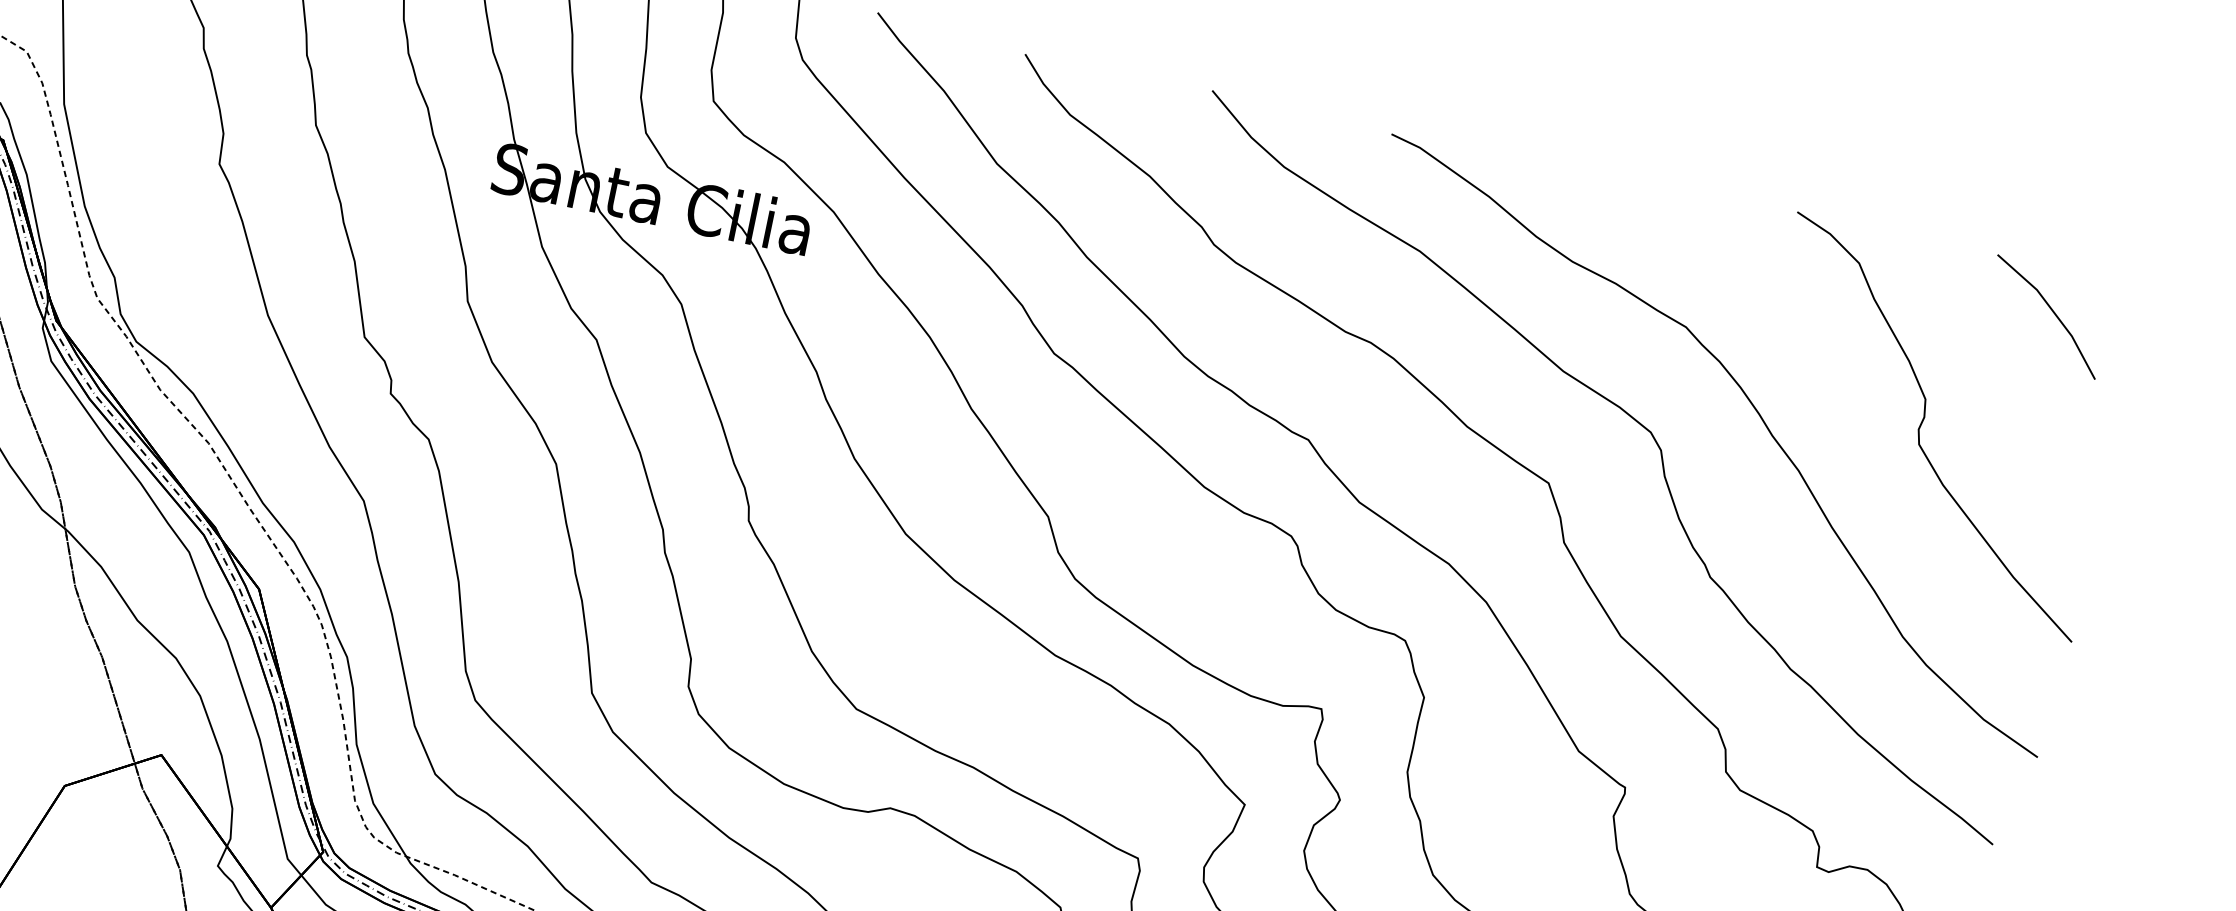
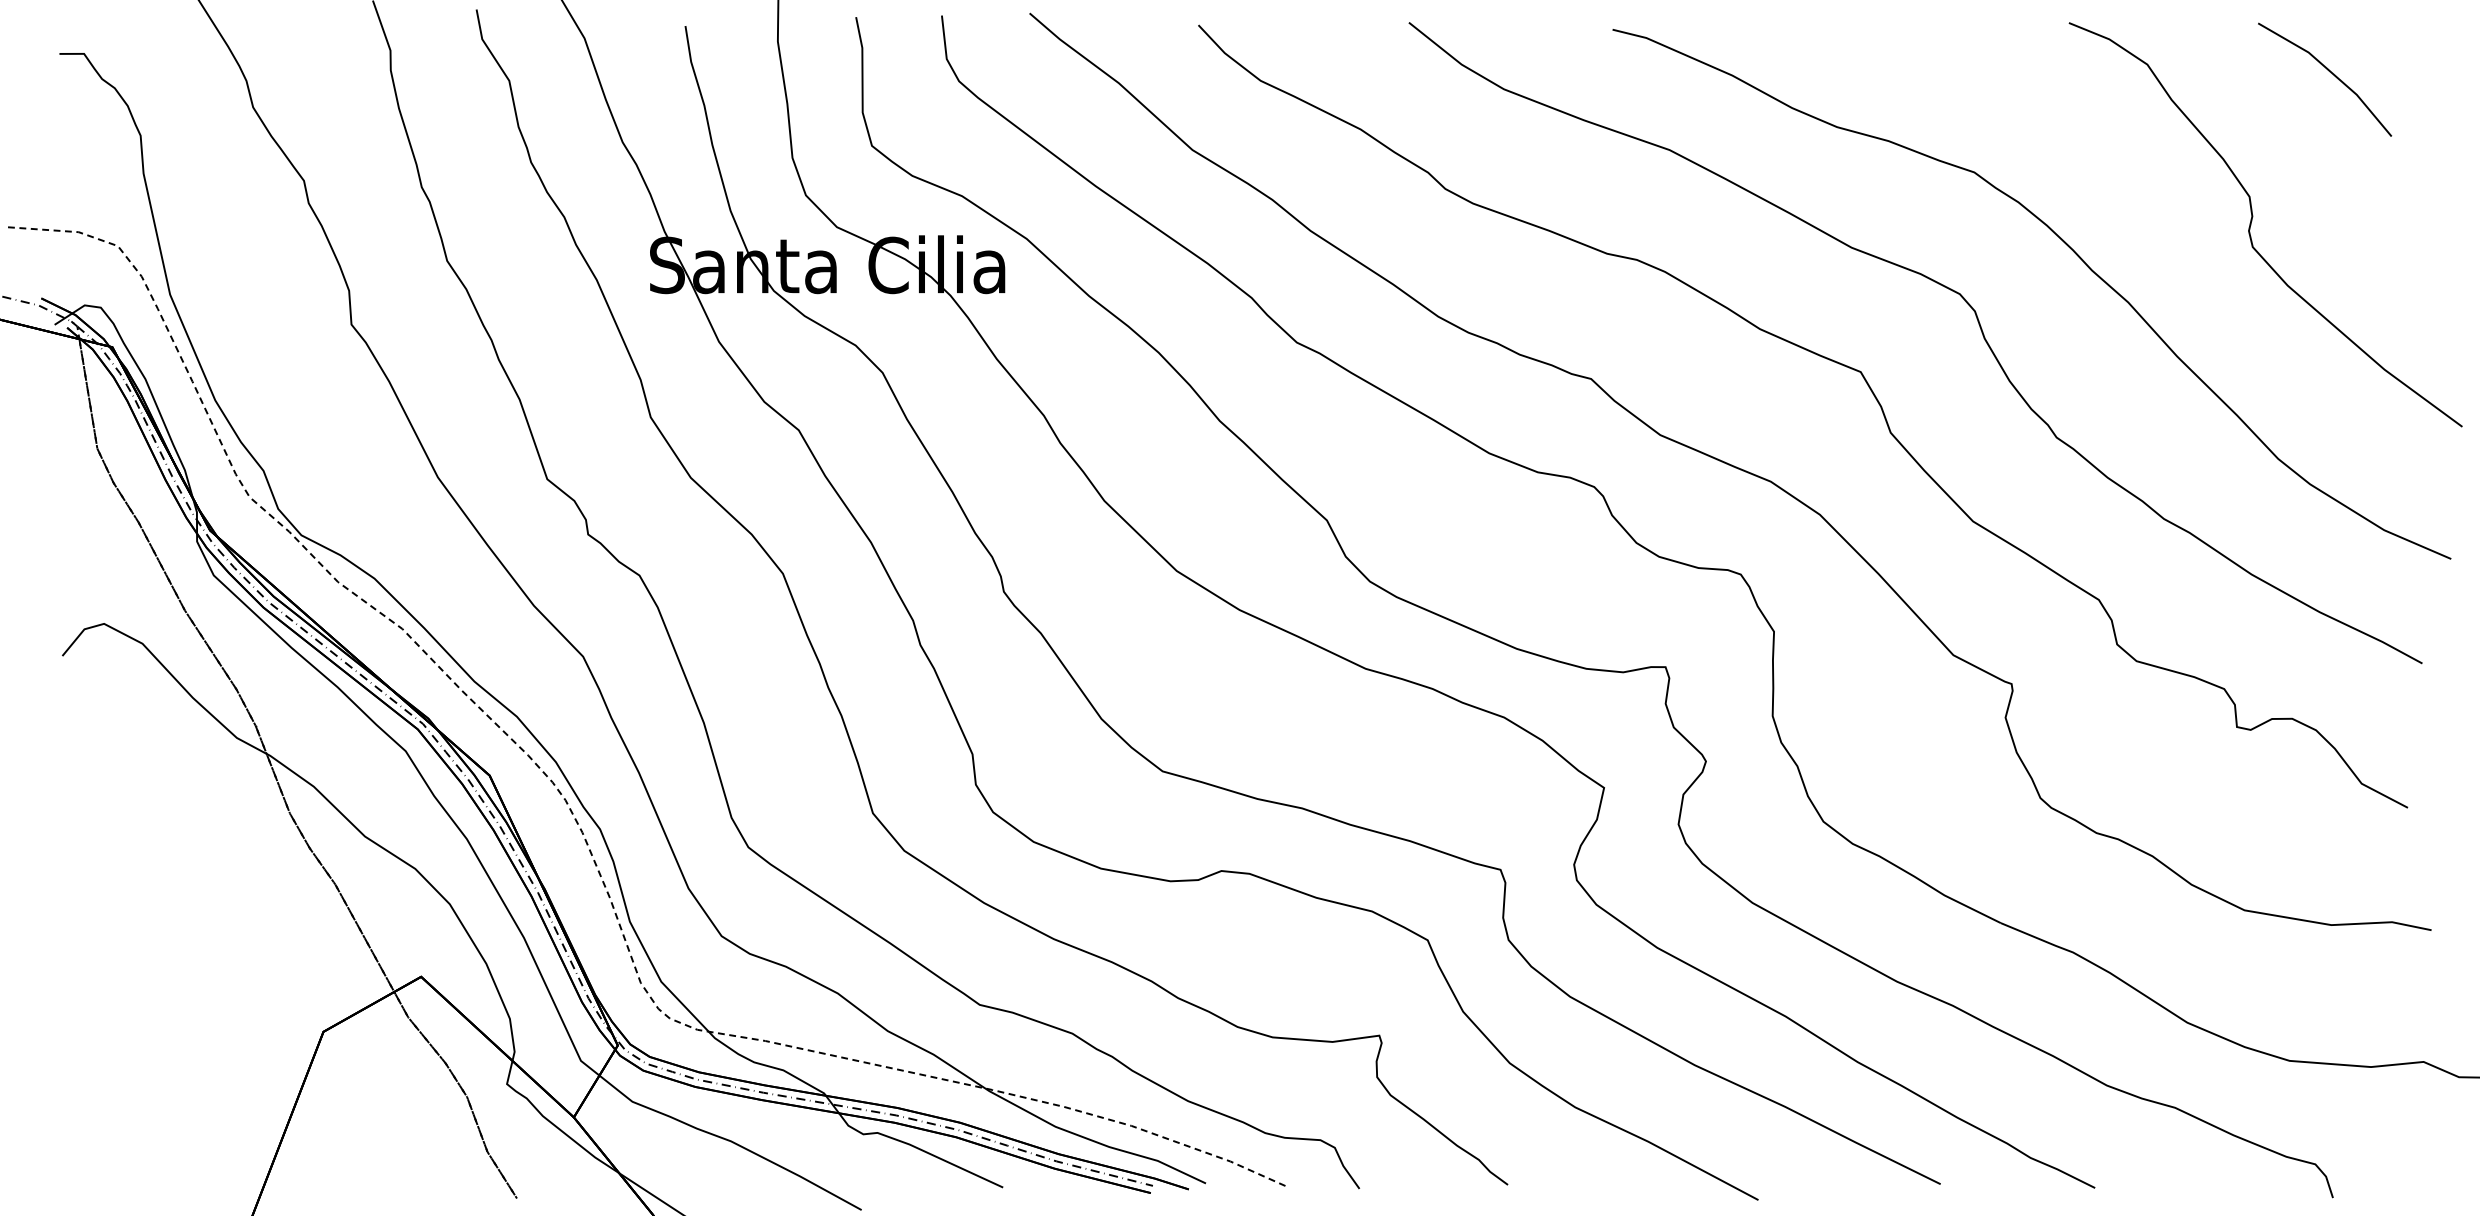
line: (2051, 311) -> (2329, 72), moved

